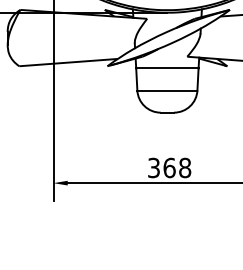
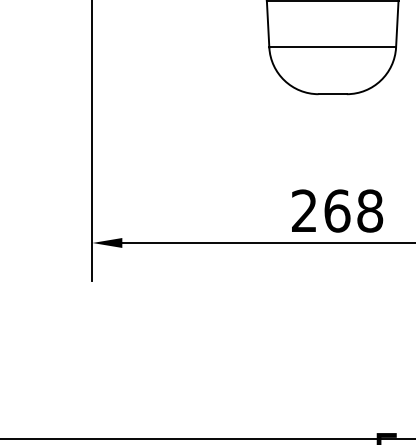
text: (153, 168) -> (303, 212), 368 -> 268

